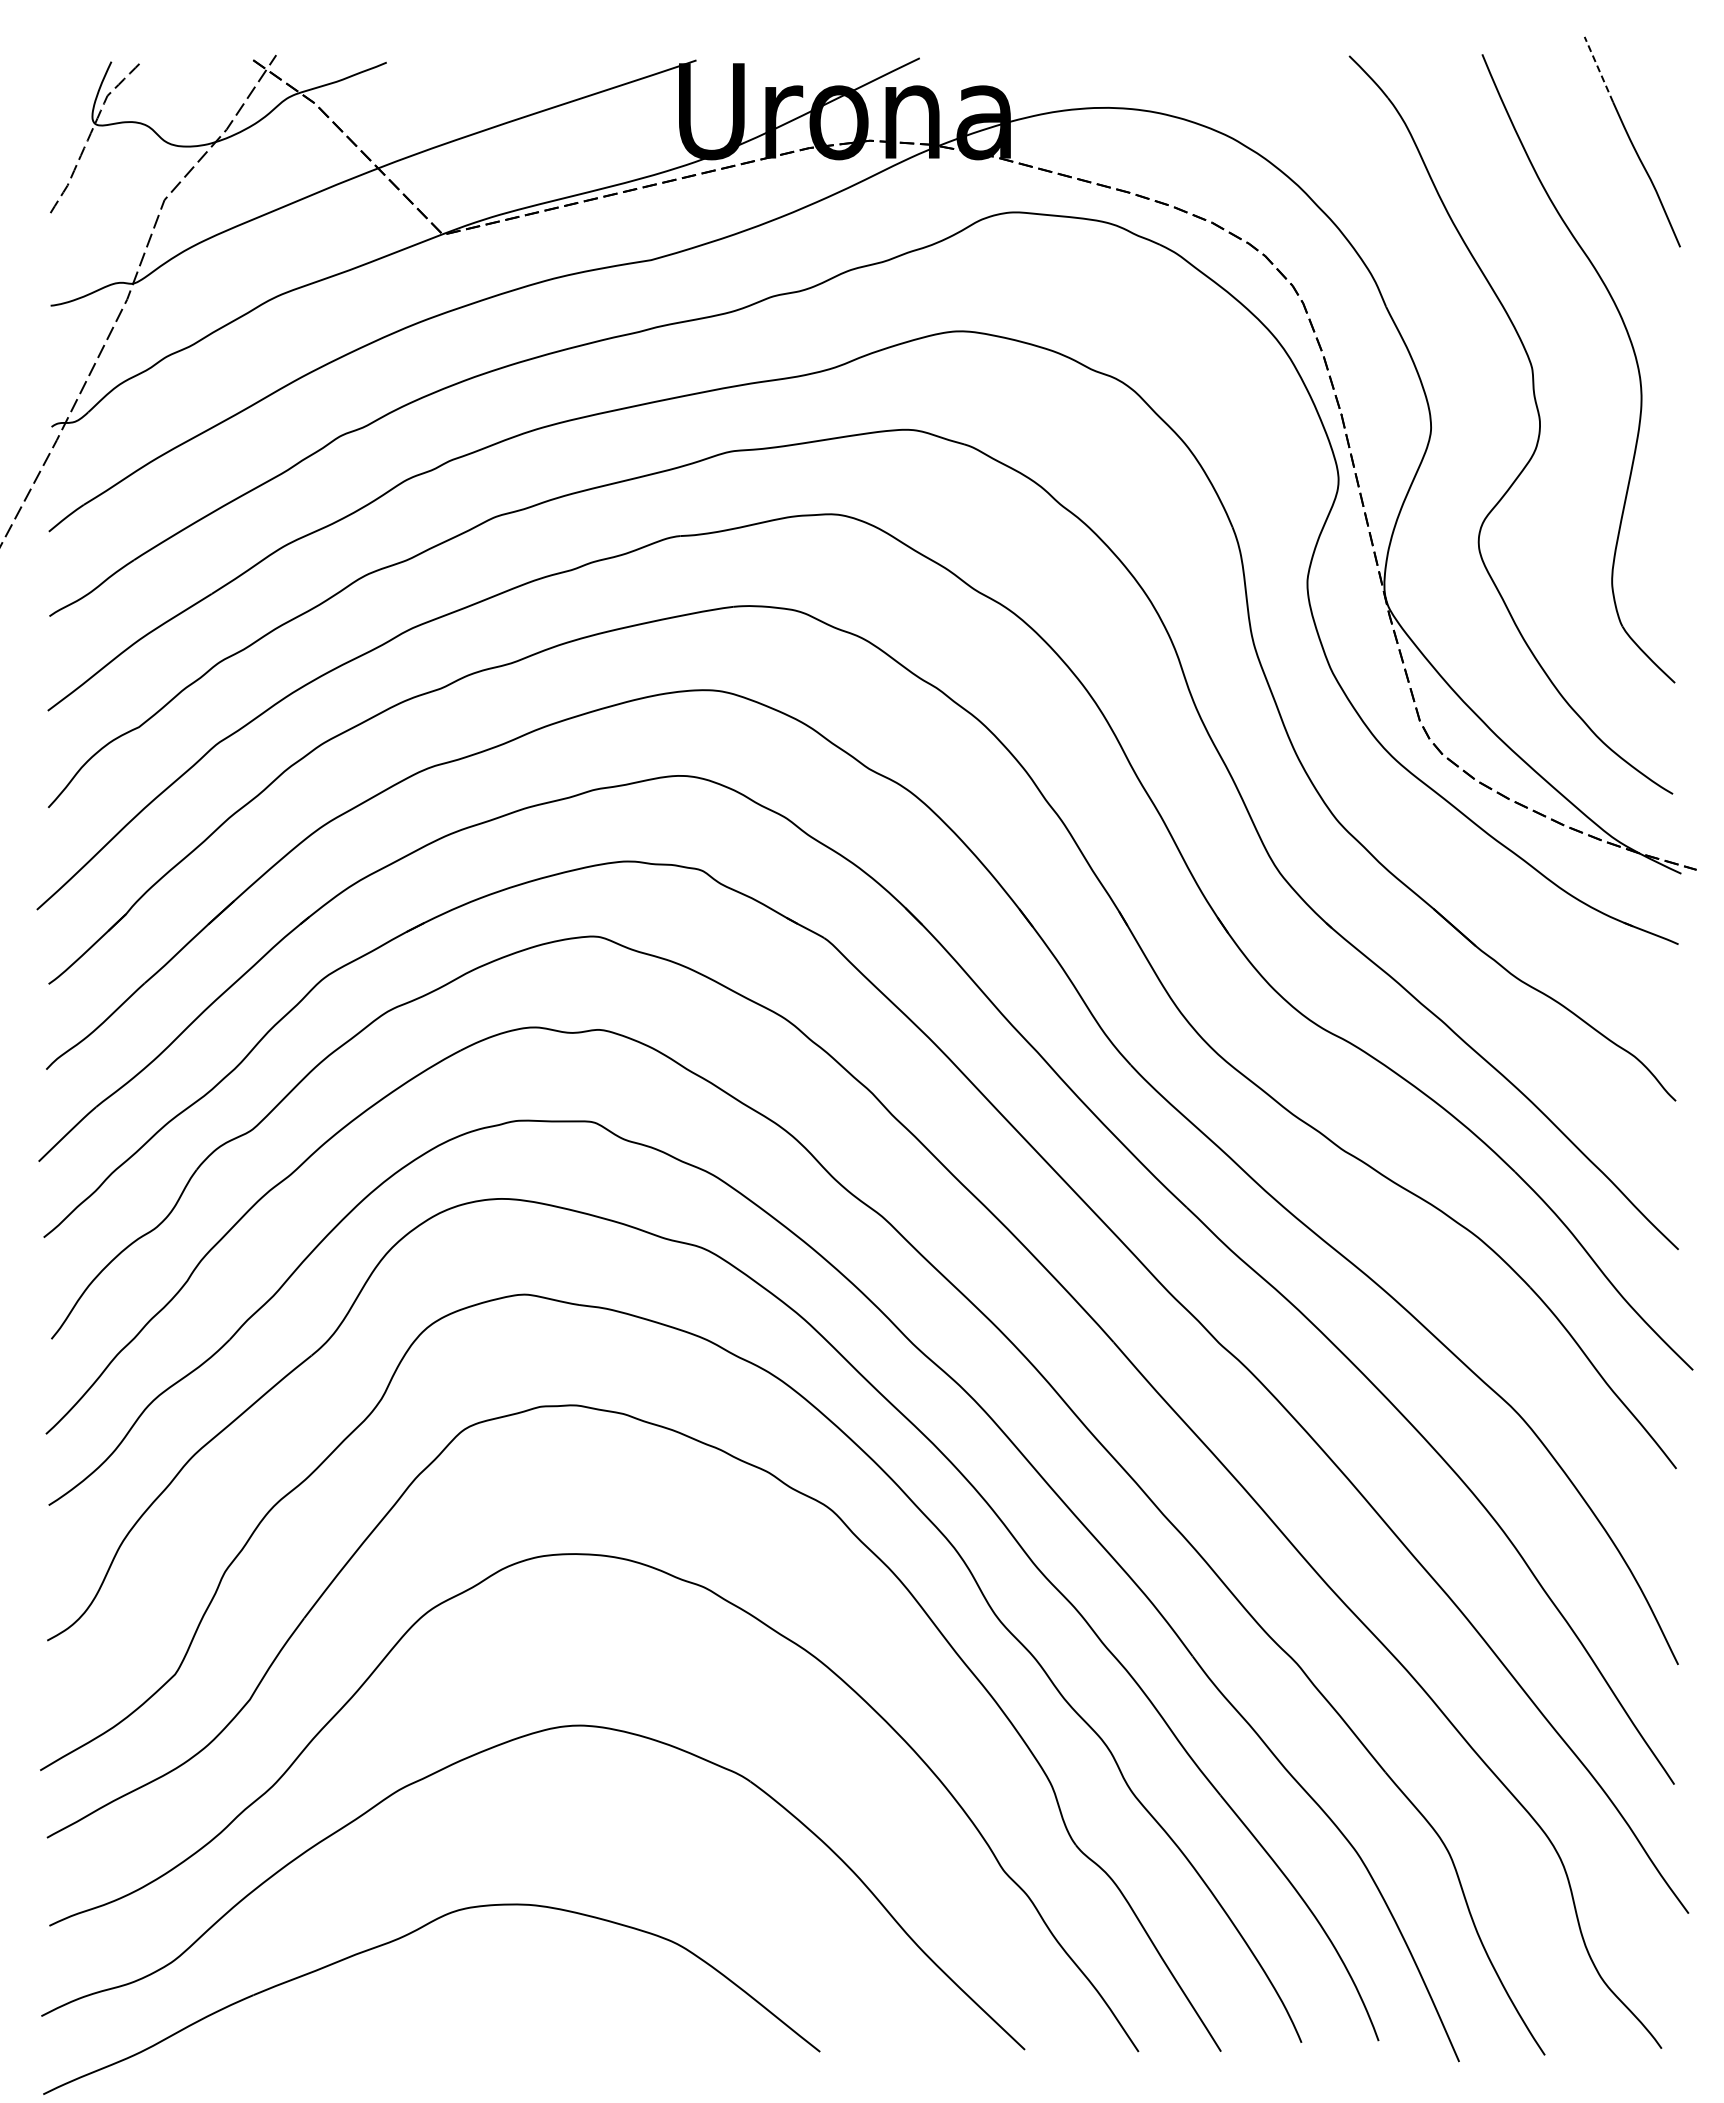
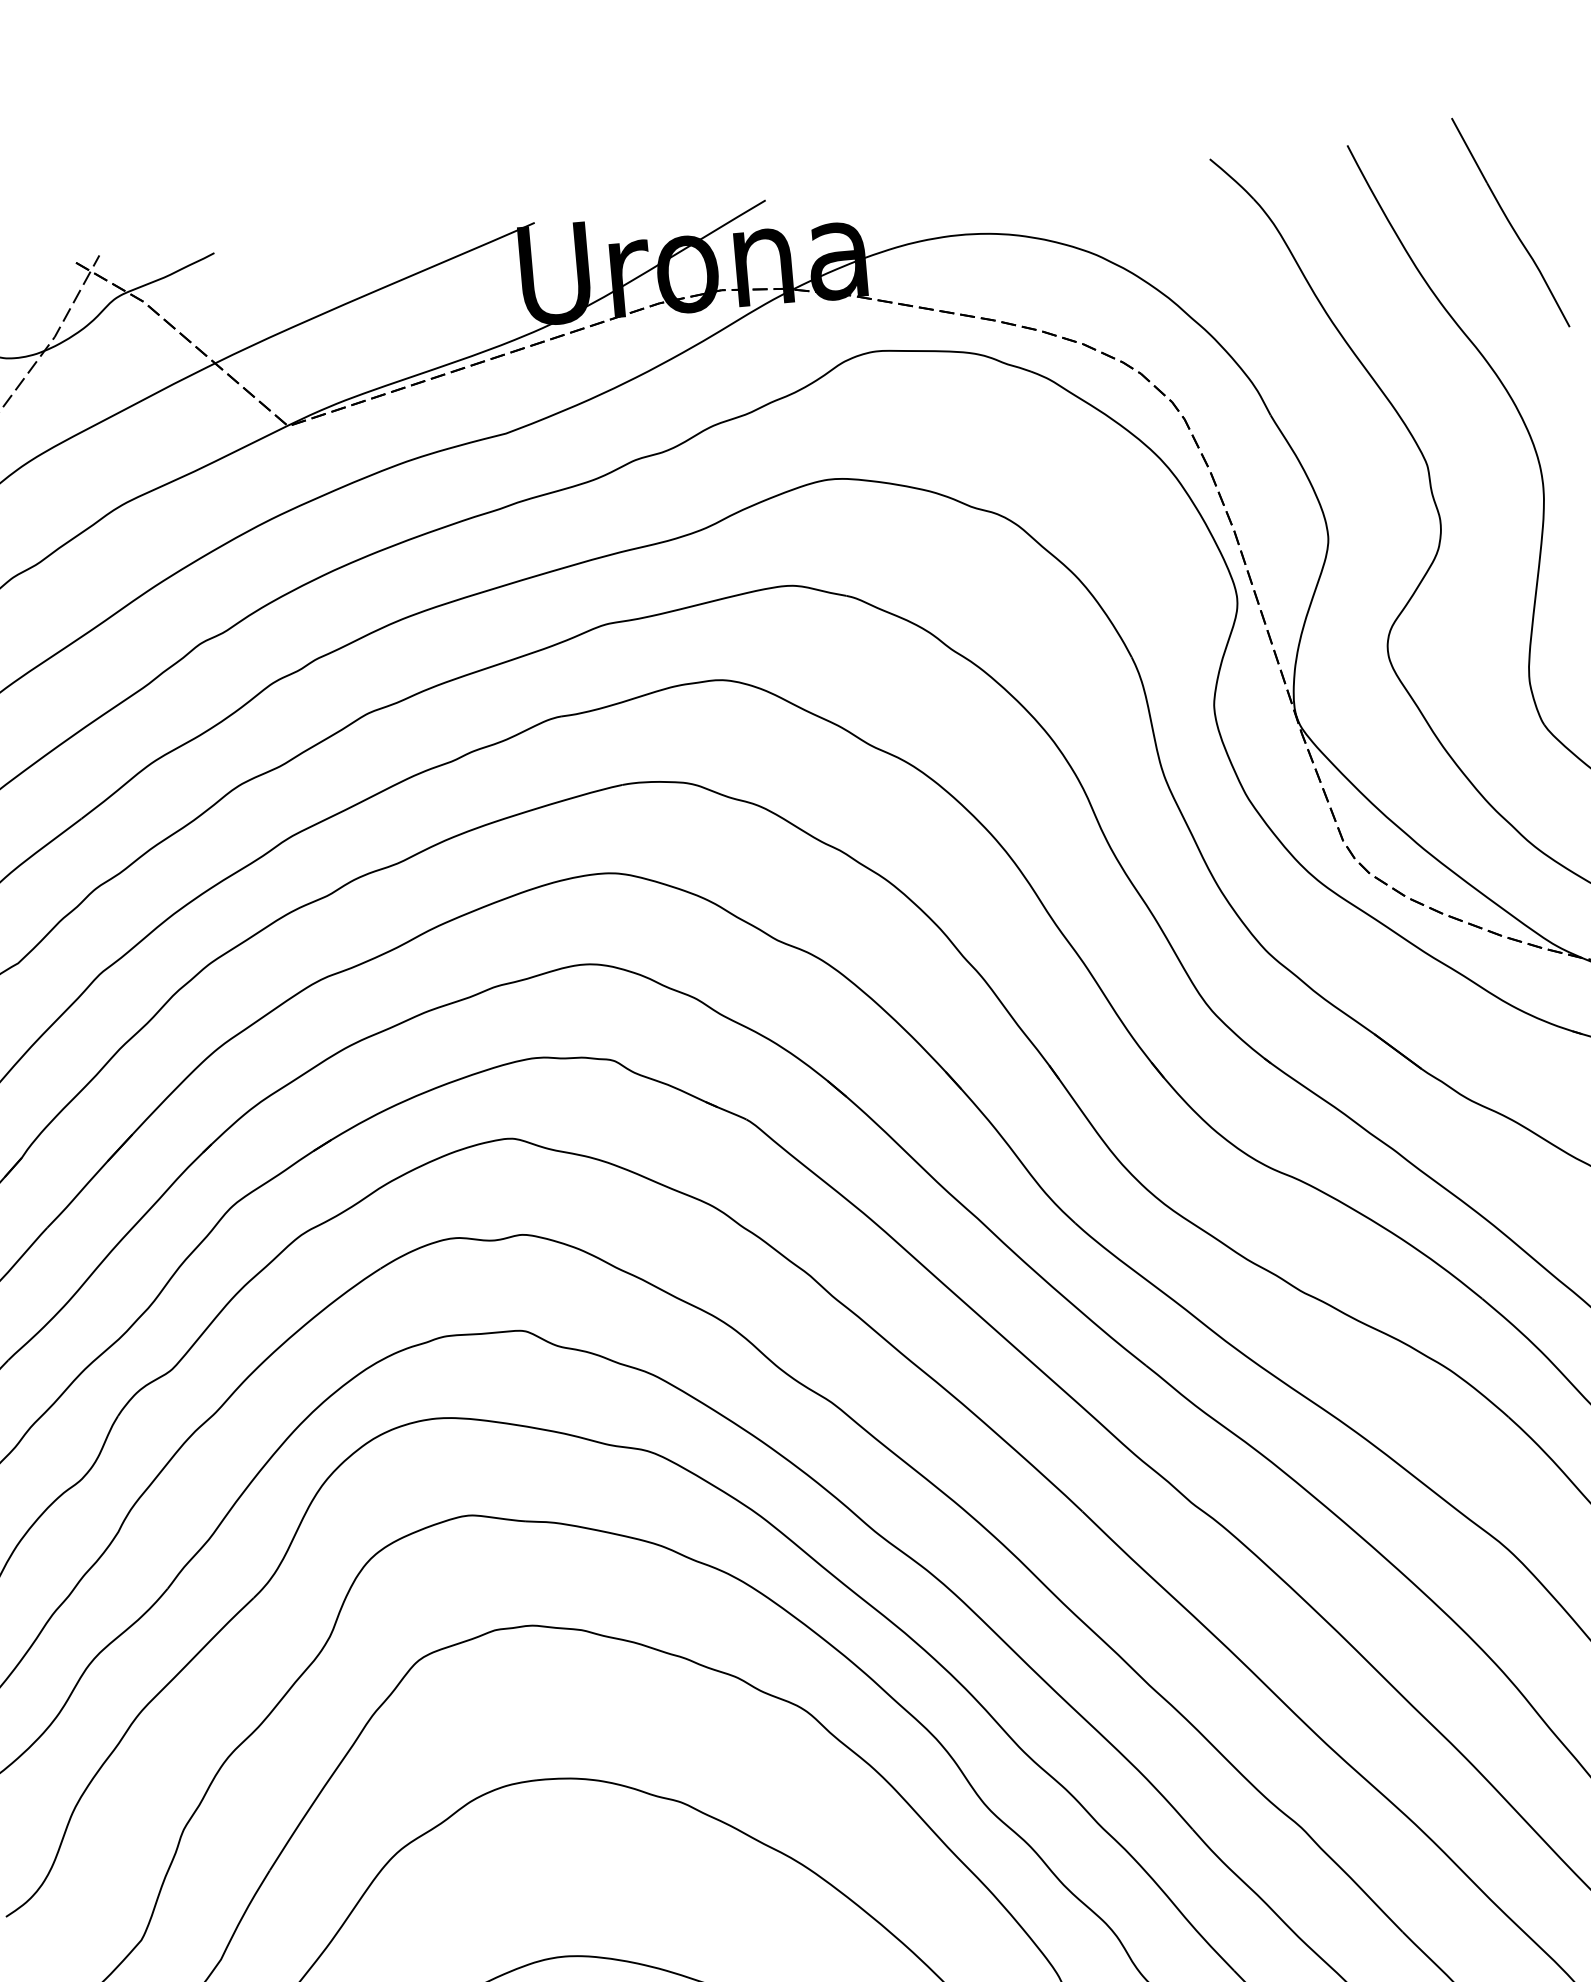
line: (1598, 69) -> (1469, 150), dashed -> solid

